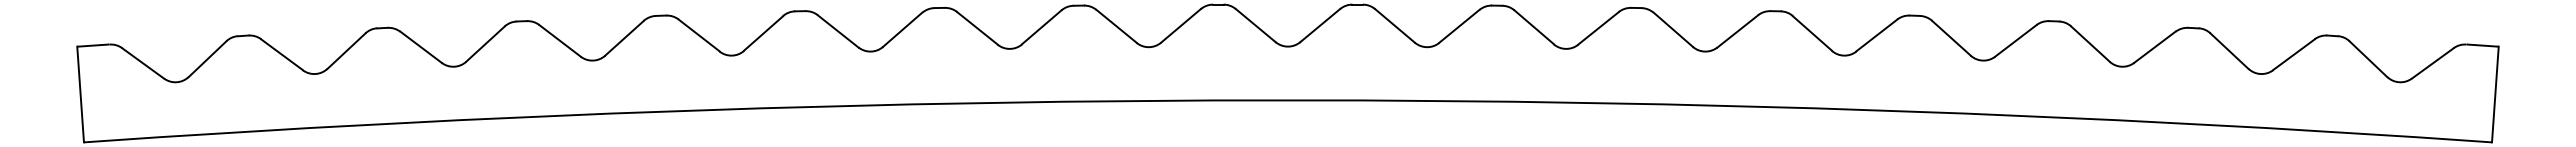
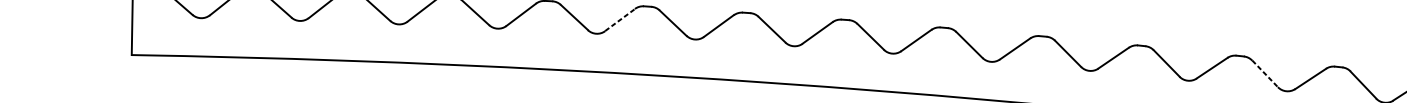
line: (1673, 29) -> (1265, 73), solid -> dashed
line: (763, 33) -> (620, 20), solid -> dashed

